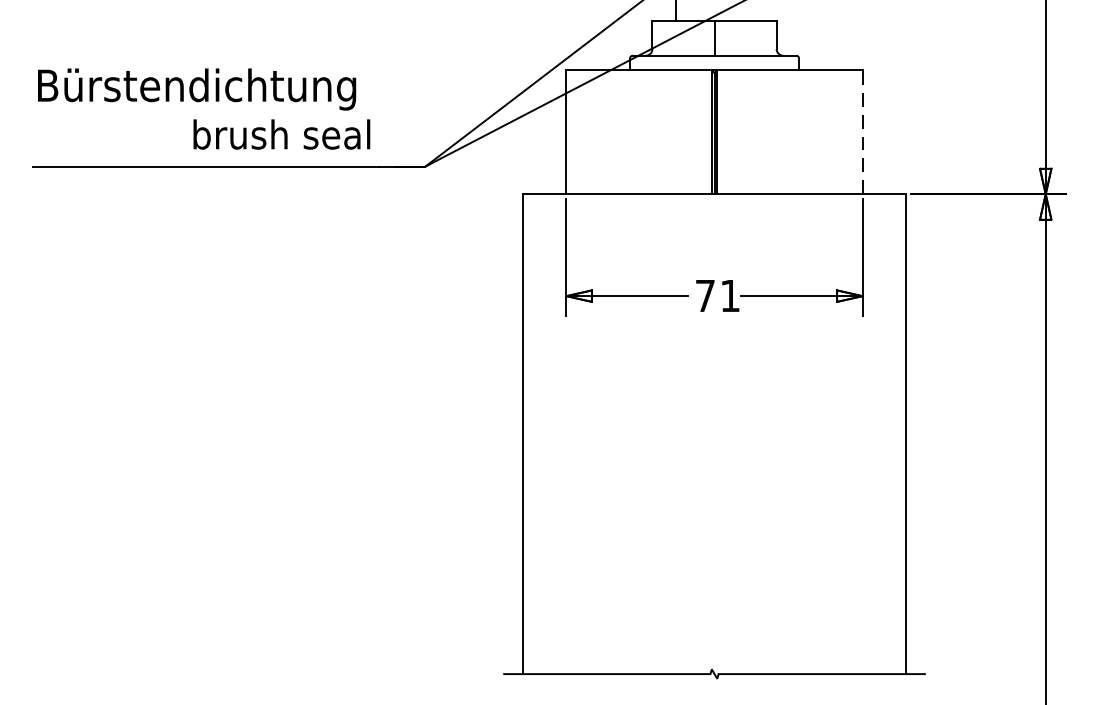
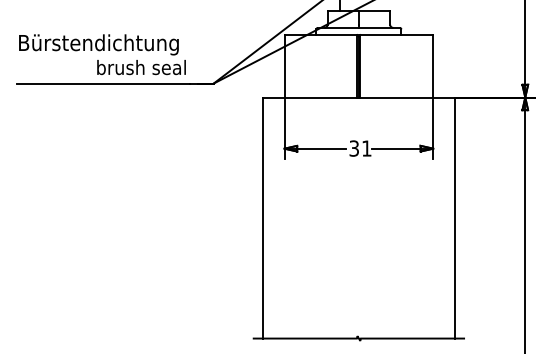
line: (863, 130) -> (433, 65), dashed -> solid
text: (703, 295) -> (353, 148), 71 -> 31

